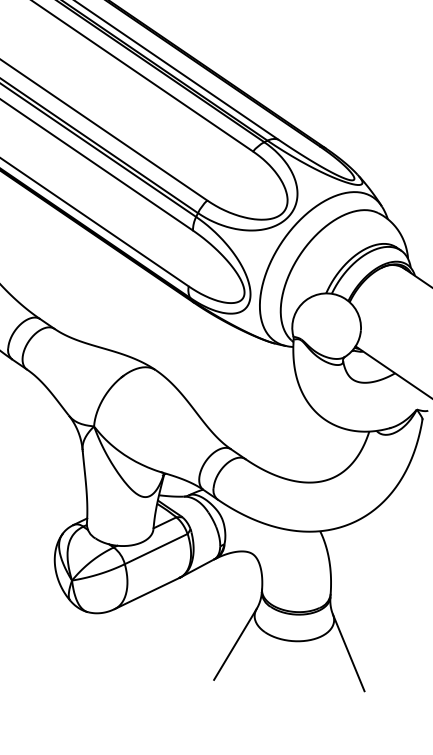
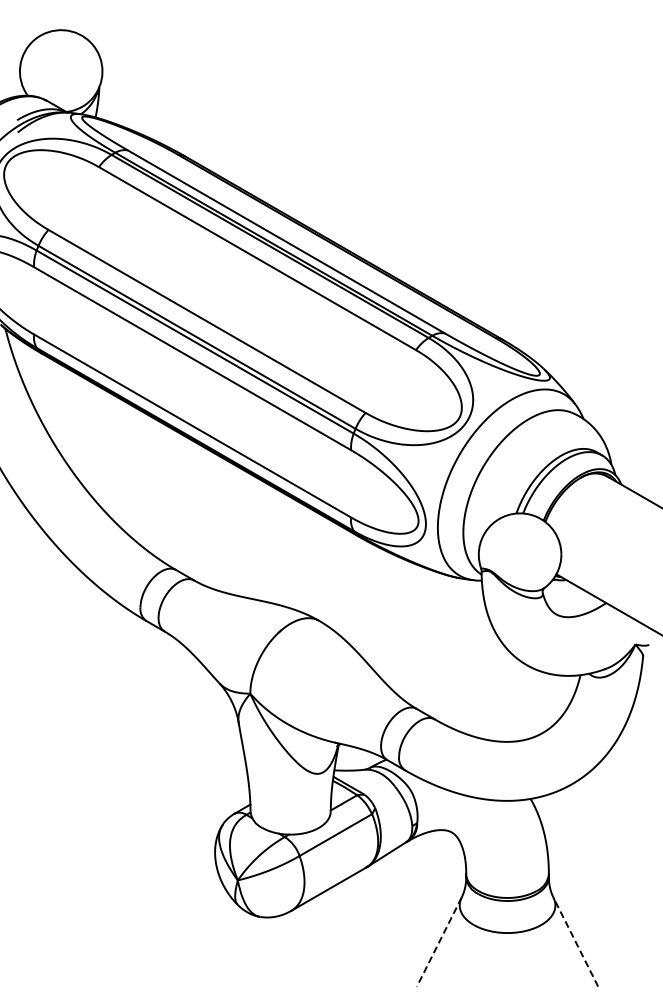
line: (235, 644) -> (439, 942), solid -> dashed
line: (348, 653) -> (575, 942), solid -> dashed

